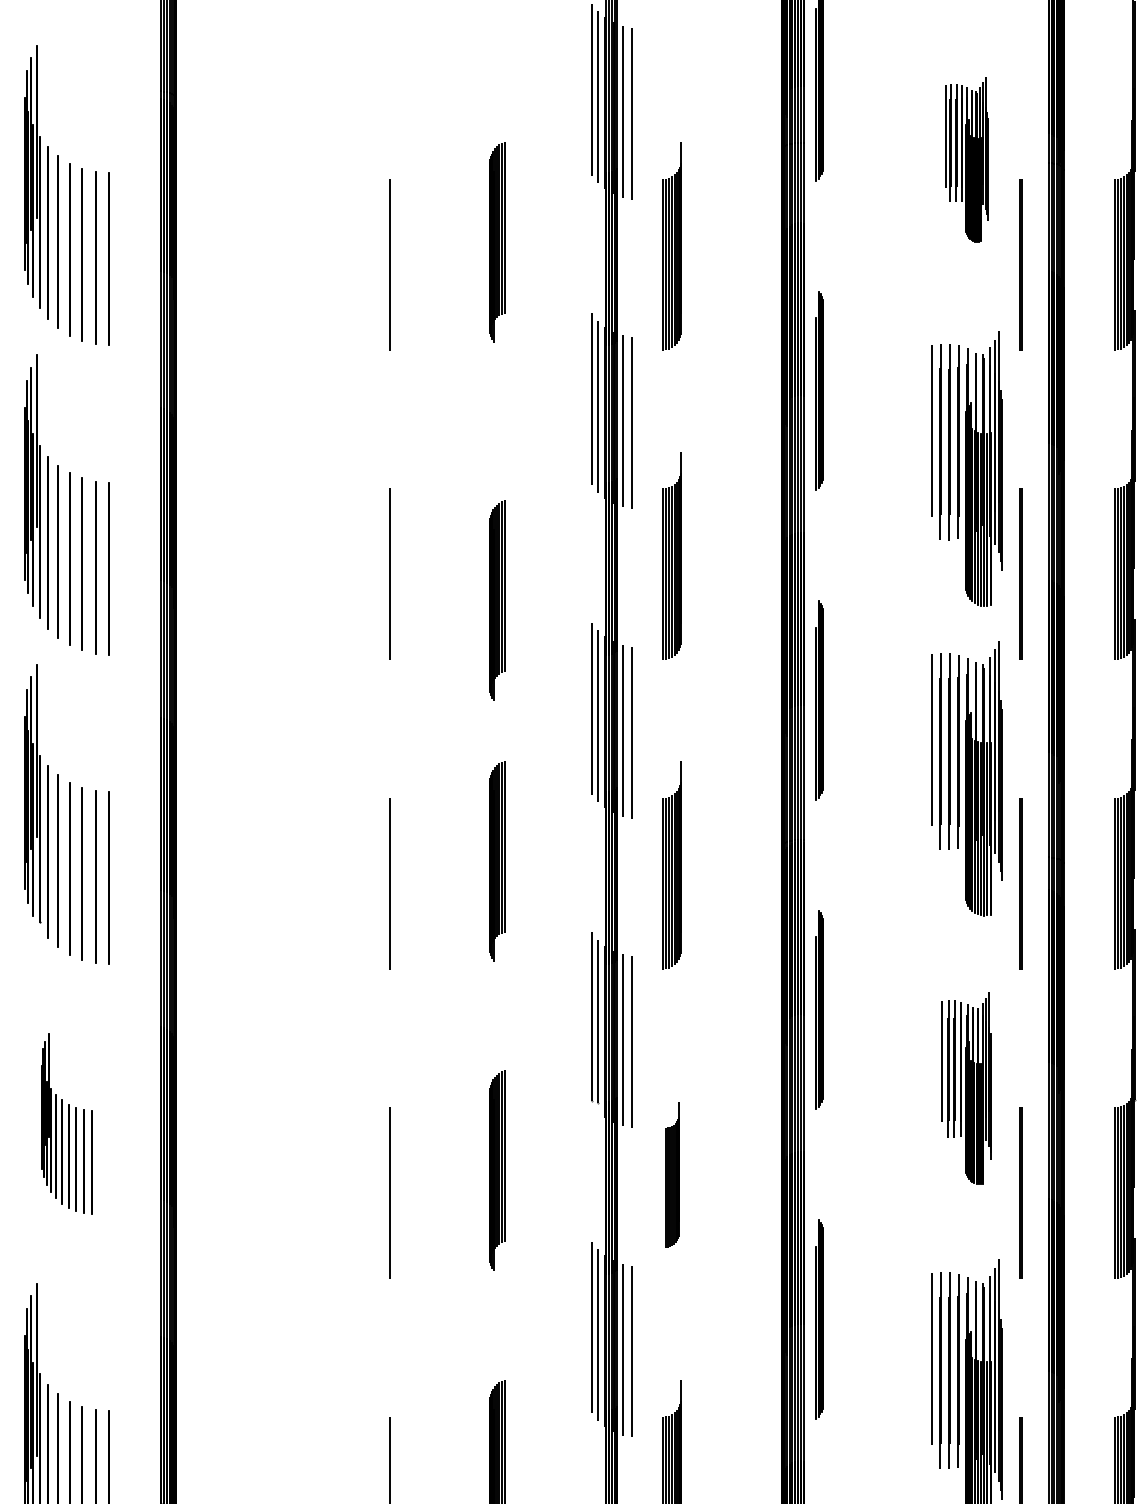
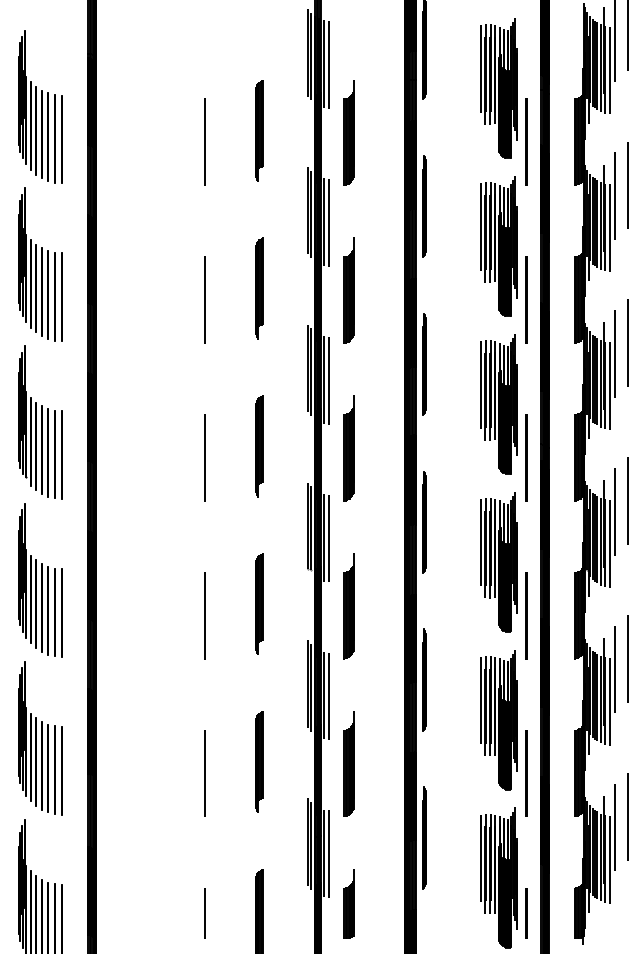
part: (965, 159) -> (498, 88), size x1.67
part: (496, 600) -> (259, 288), moved
part: (965, 1088) -> (498, 562), size x1.43
part: (67, 1124) -> (40, 580), size x1.67
part: (671, 1175) -> (348, 606), size x1.43

